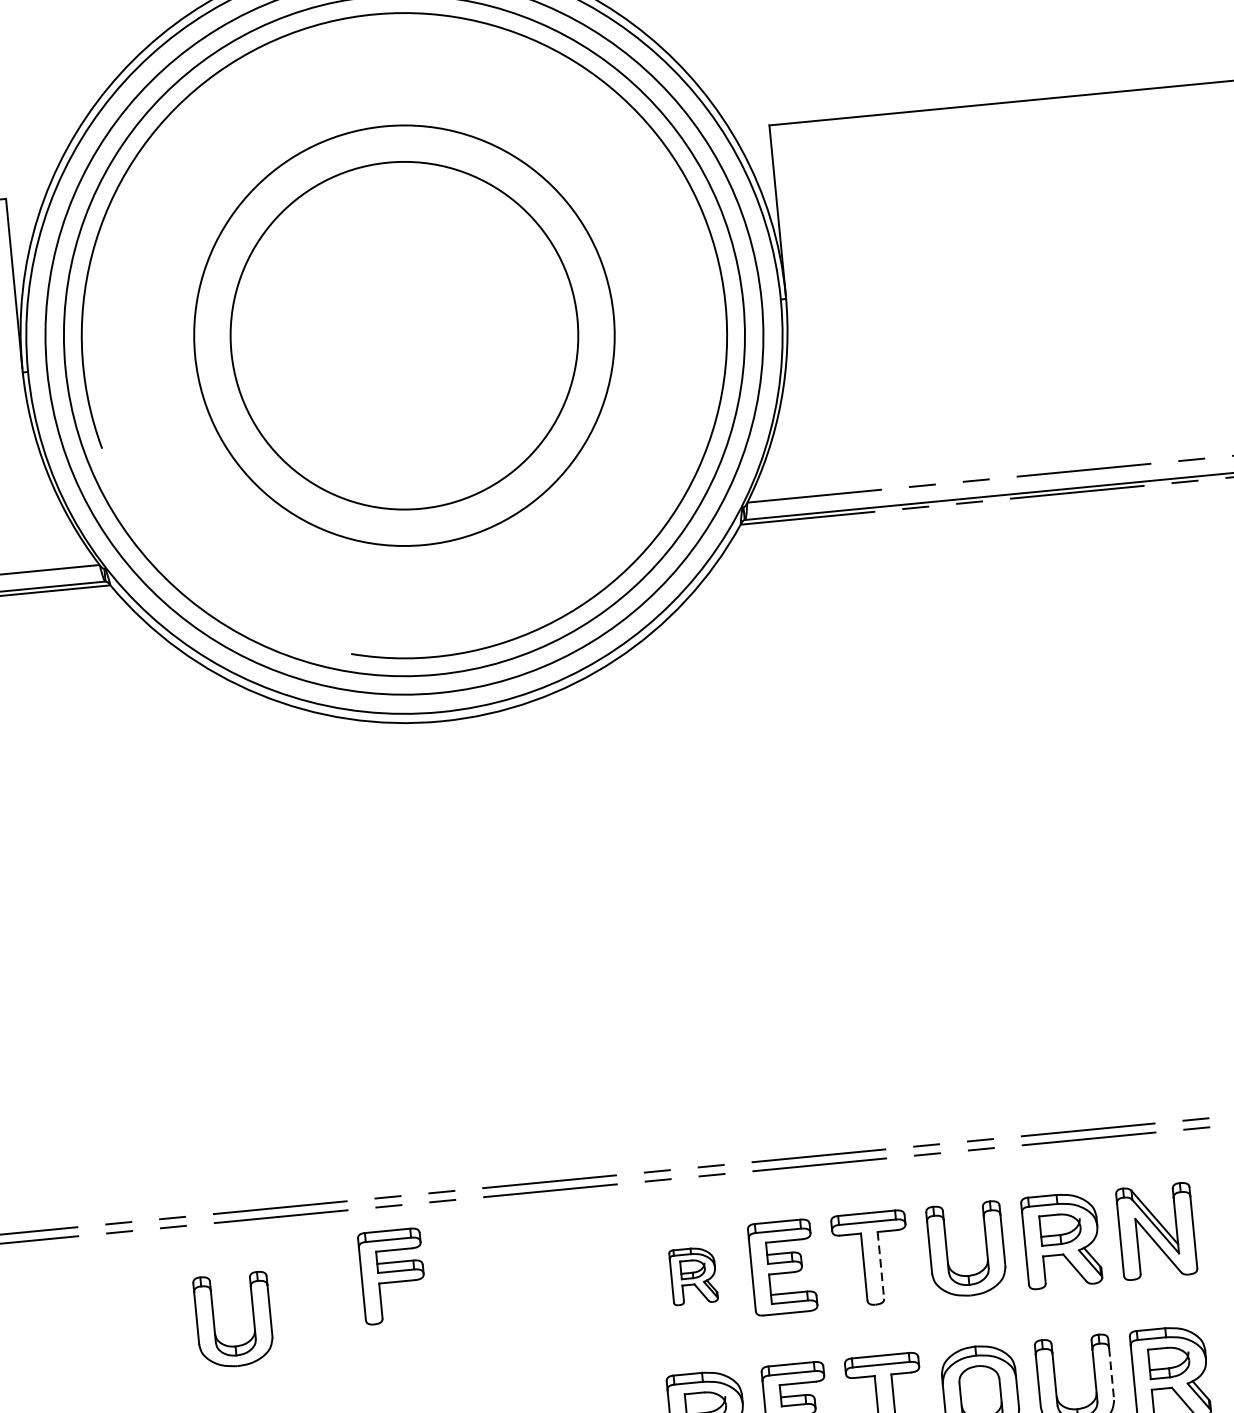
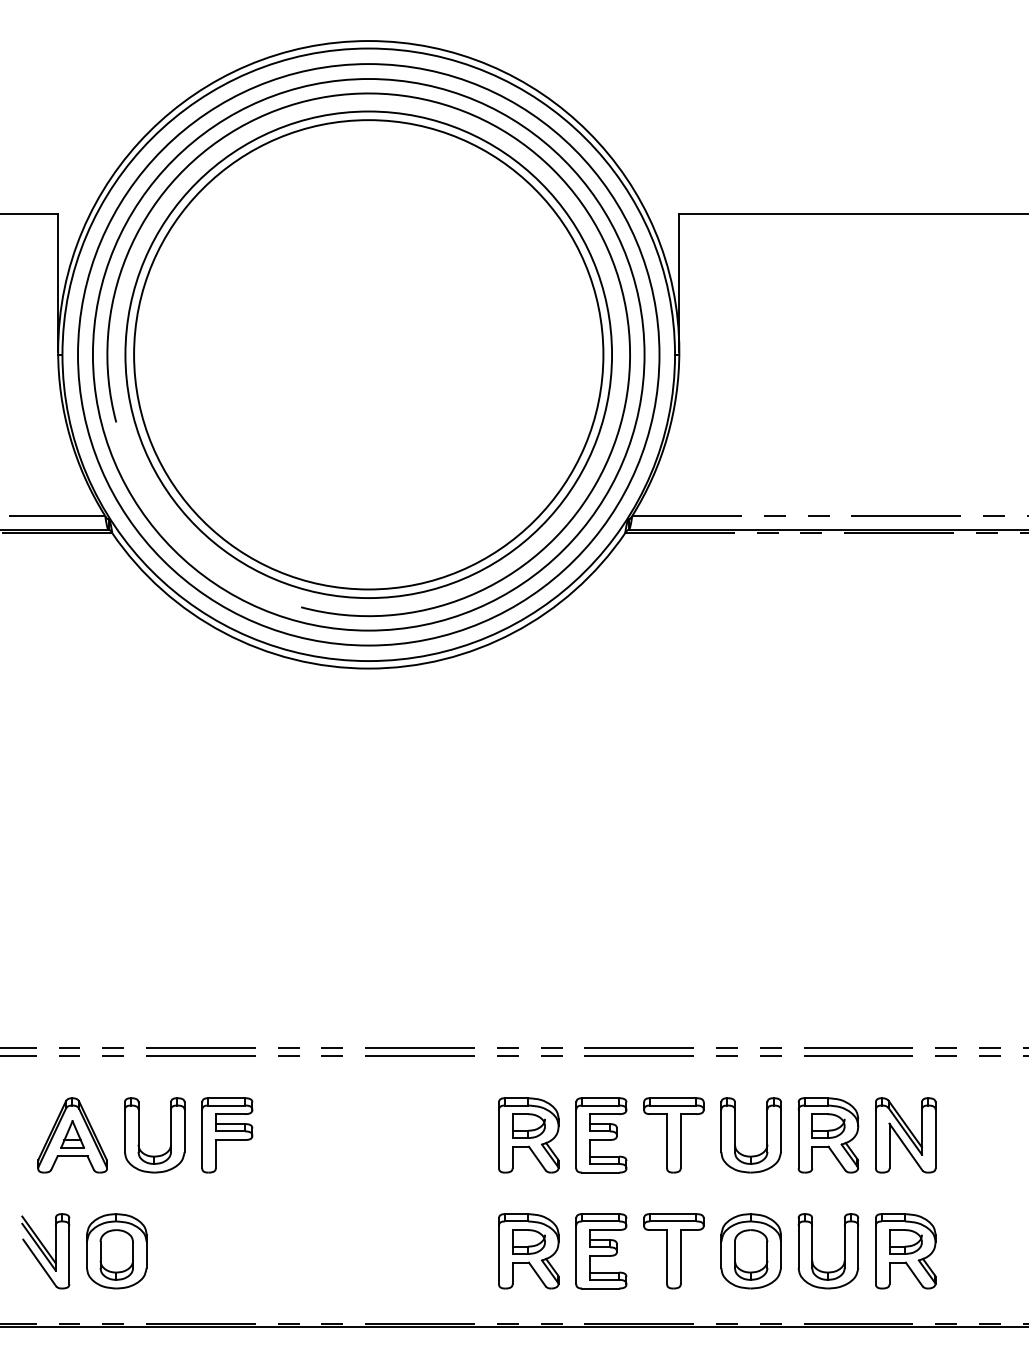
circle: (404, 335) -> (368, 354), size x1.43
circle: (404, 335) -> (368, 354), size x1.67
line: (880, 1265) -> (680, 1141), dashed -> solid
part: (393, 1276) -> (227, 1135), moved
part: (693, 1276) -> (528, 1135), size x1.67
part: (132, 1330) -> (72, 1135), added
line: (1111, 1374) -> (858, 1247), dashed -> solid

